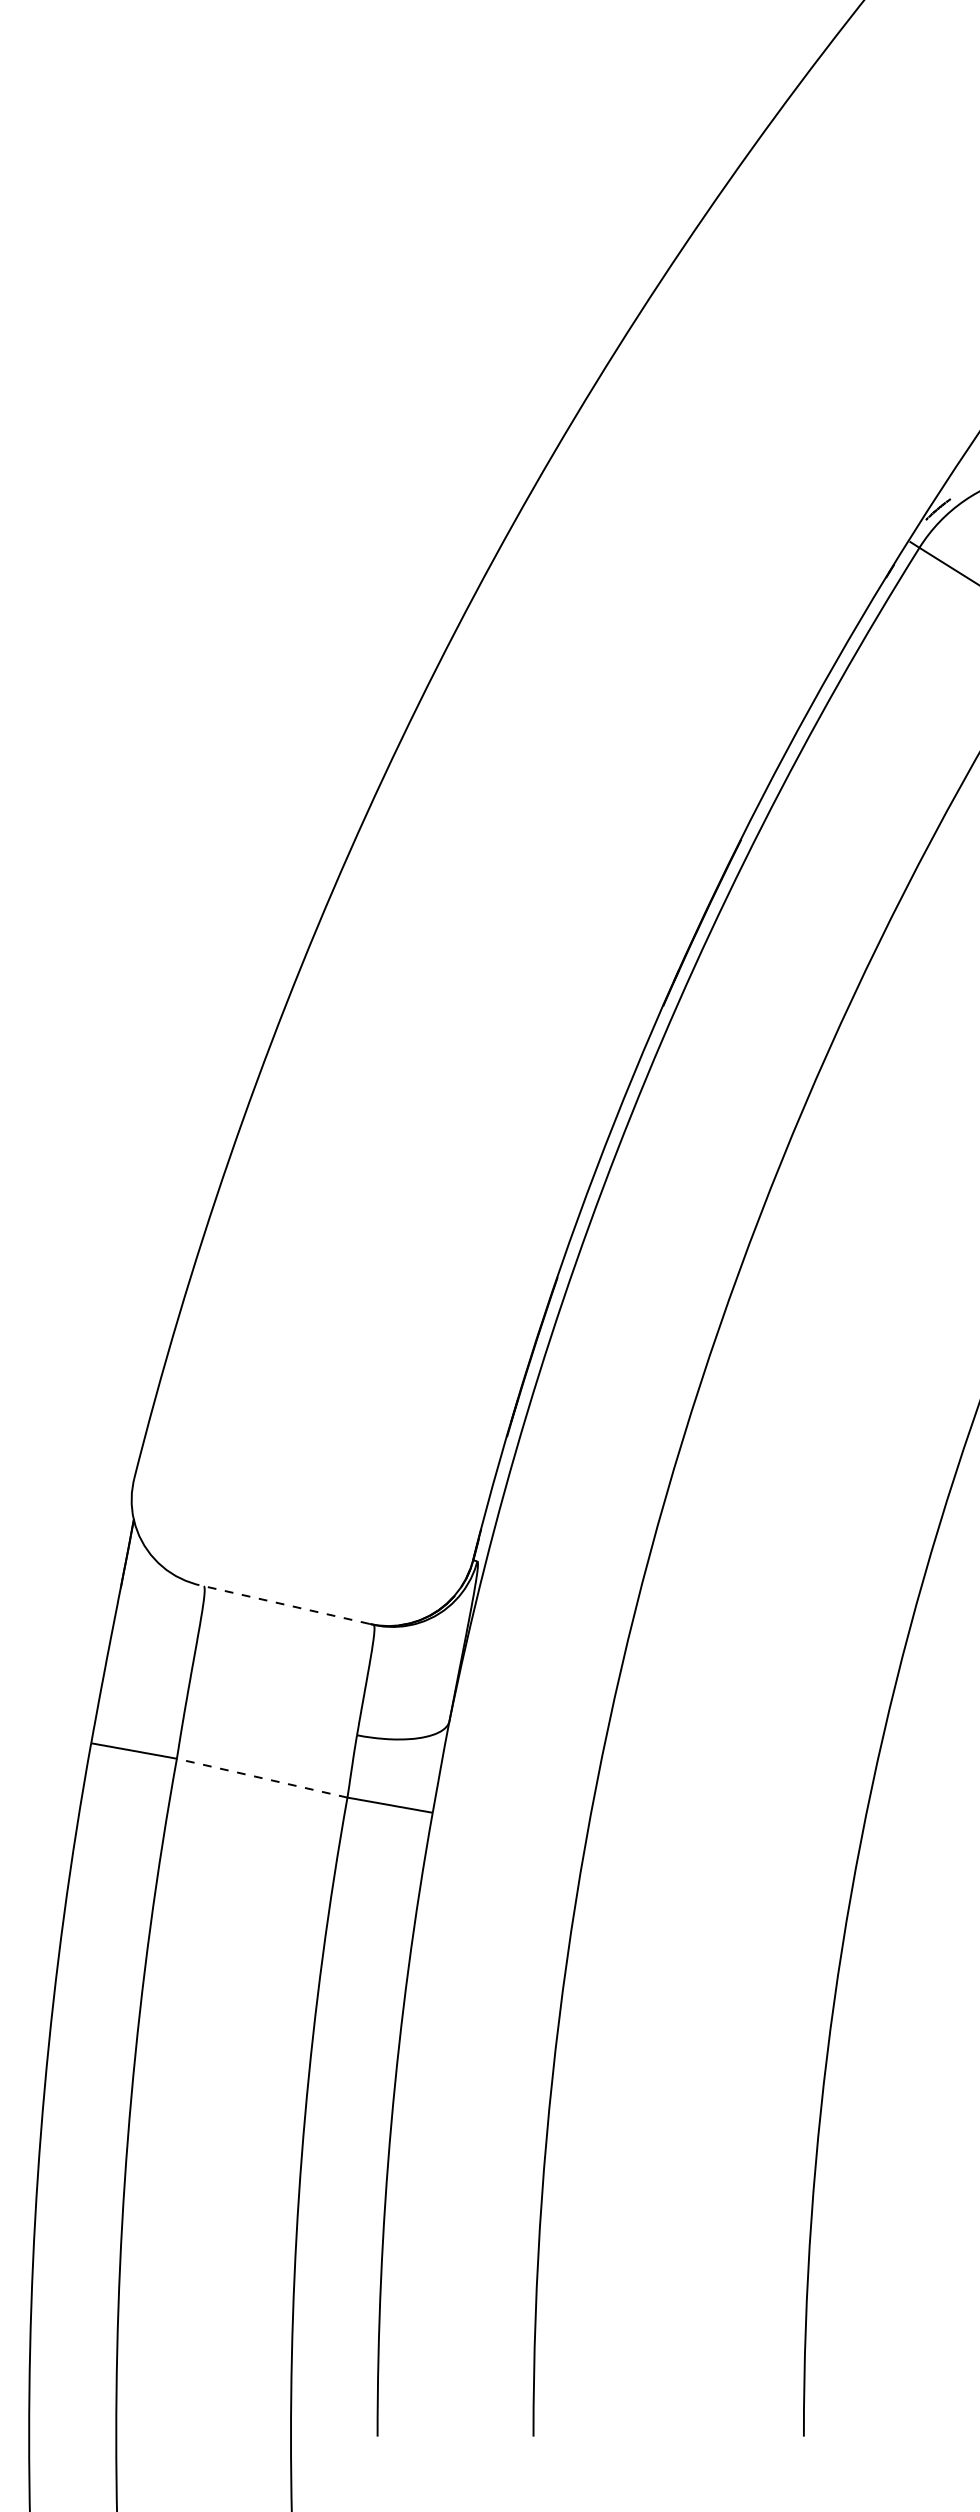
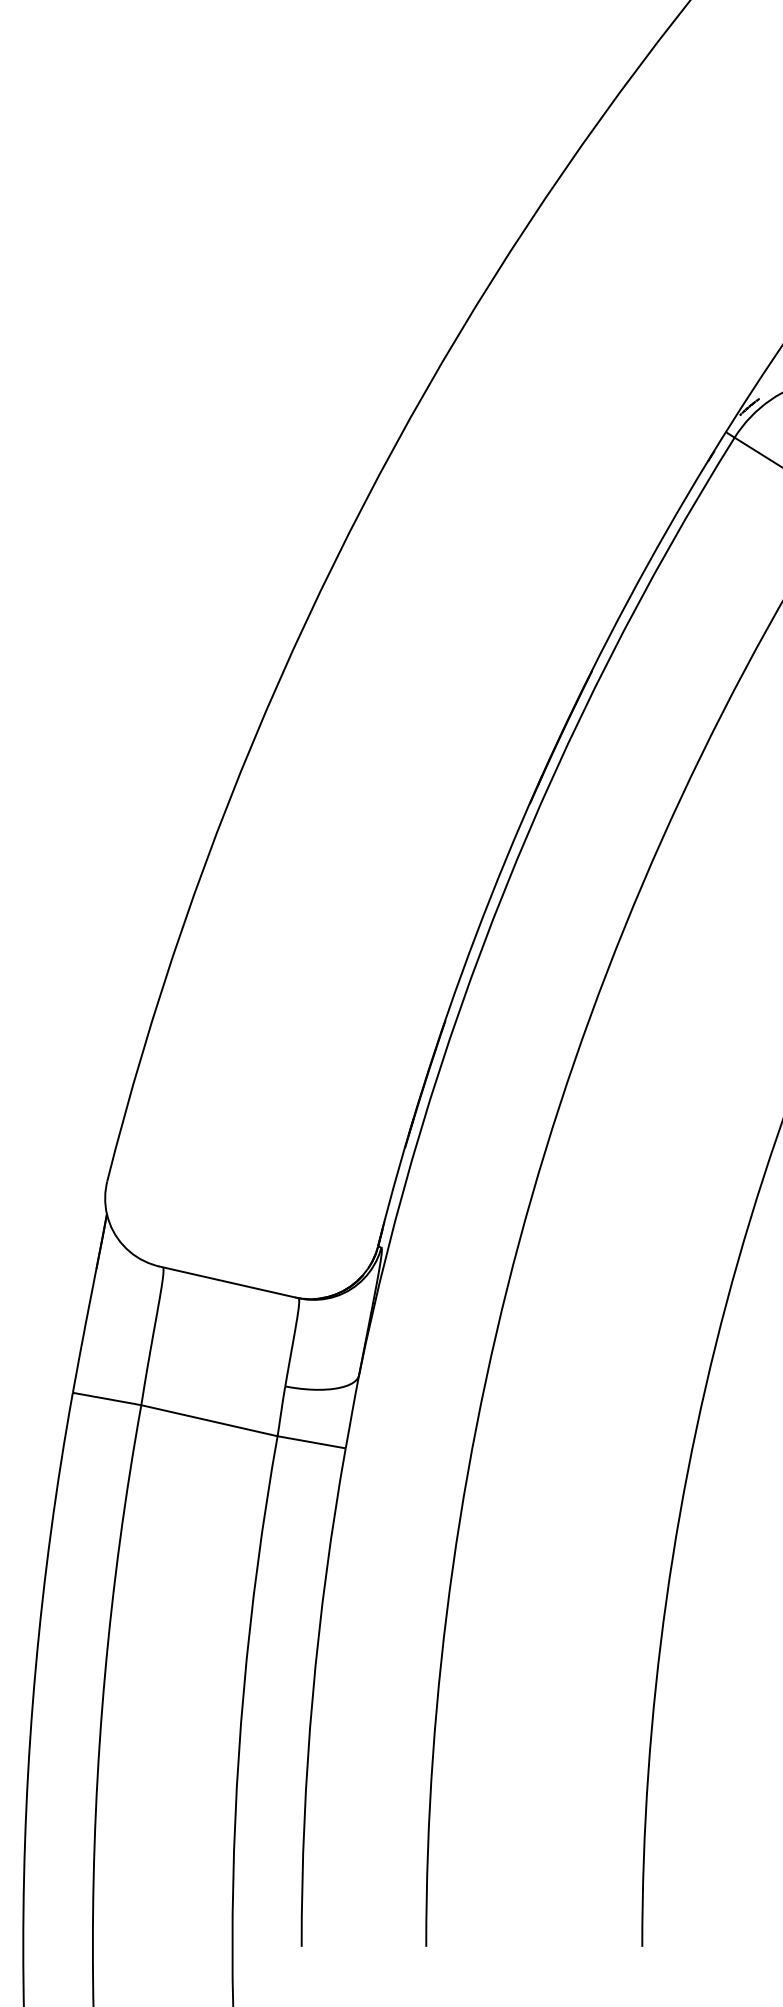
line: (283, 1604) -> (226, 1281), dashed -> solid
line: (261, 1778) -> (208, 1420), dashed -> solid

